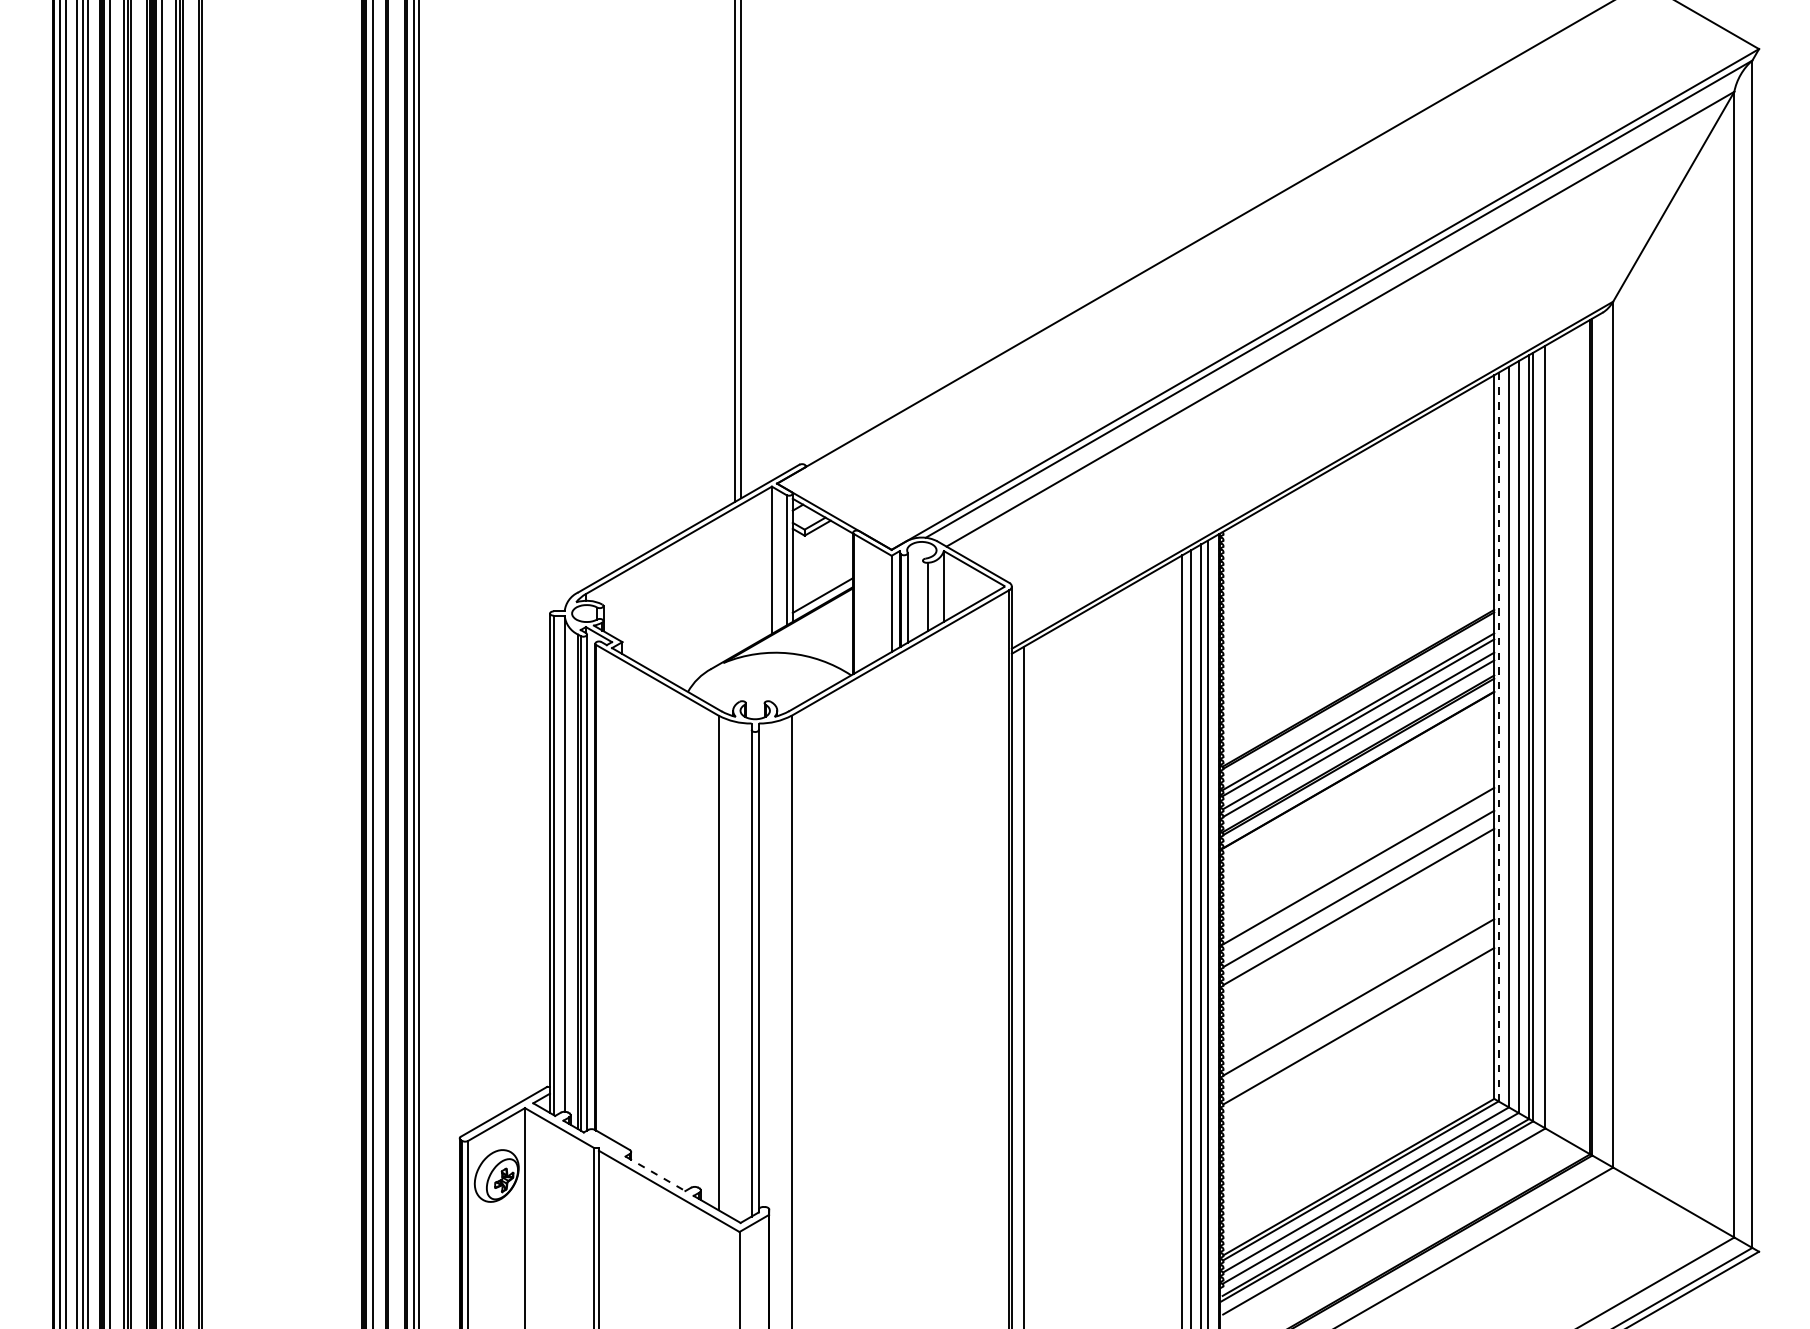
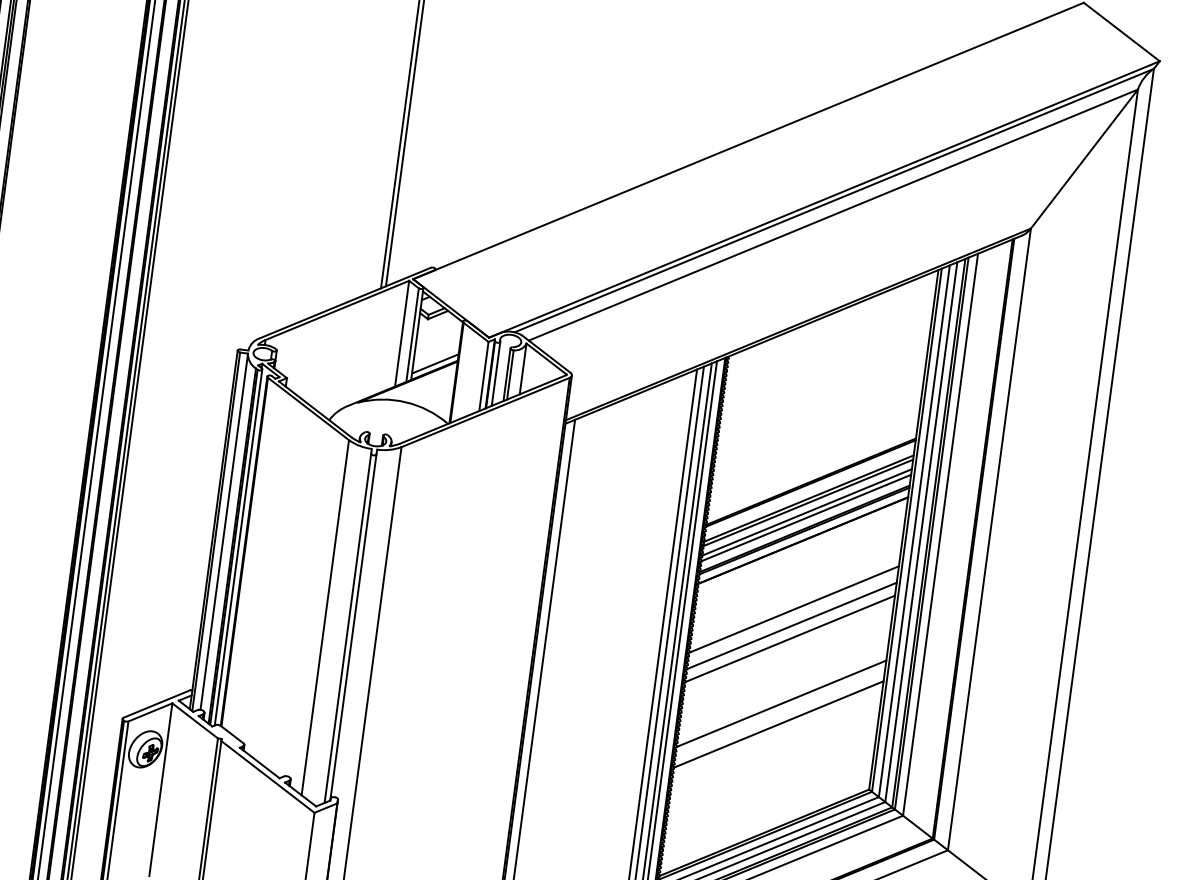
line: (922, 596) -> (506, 374), added
line: (1498, 737) -> (906, 530), dashed -> solid
line: (655, 1173) -> (259, 762), dashed -> solid

